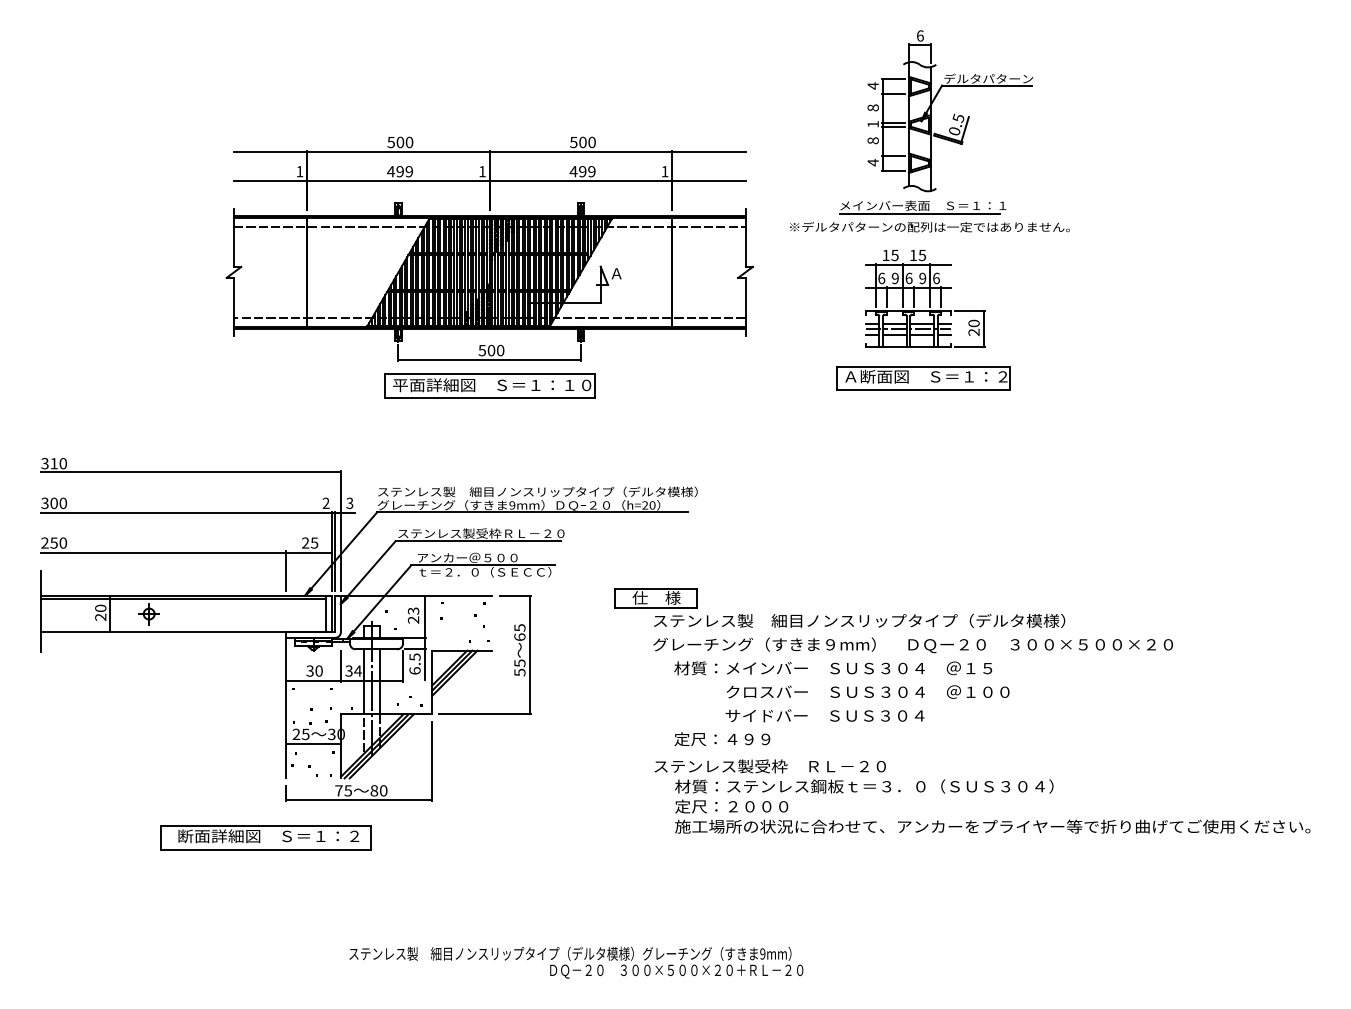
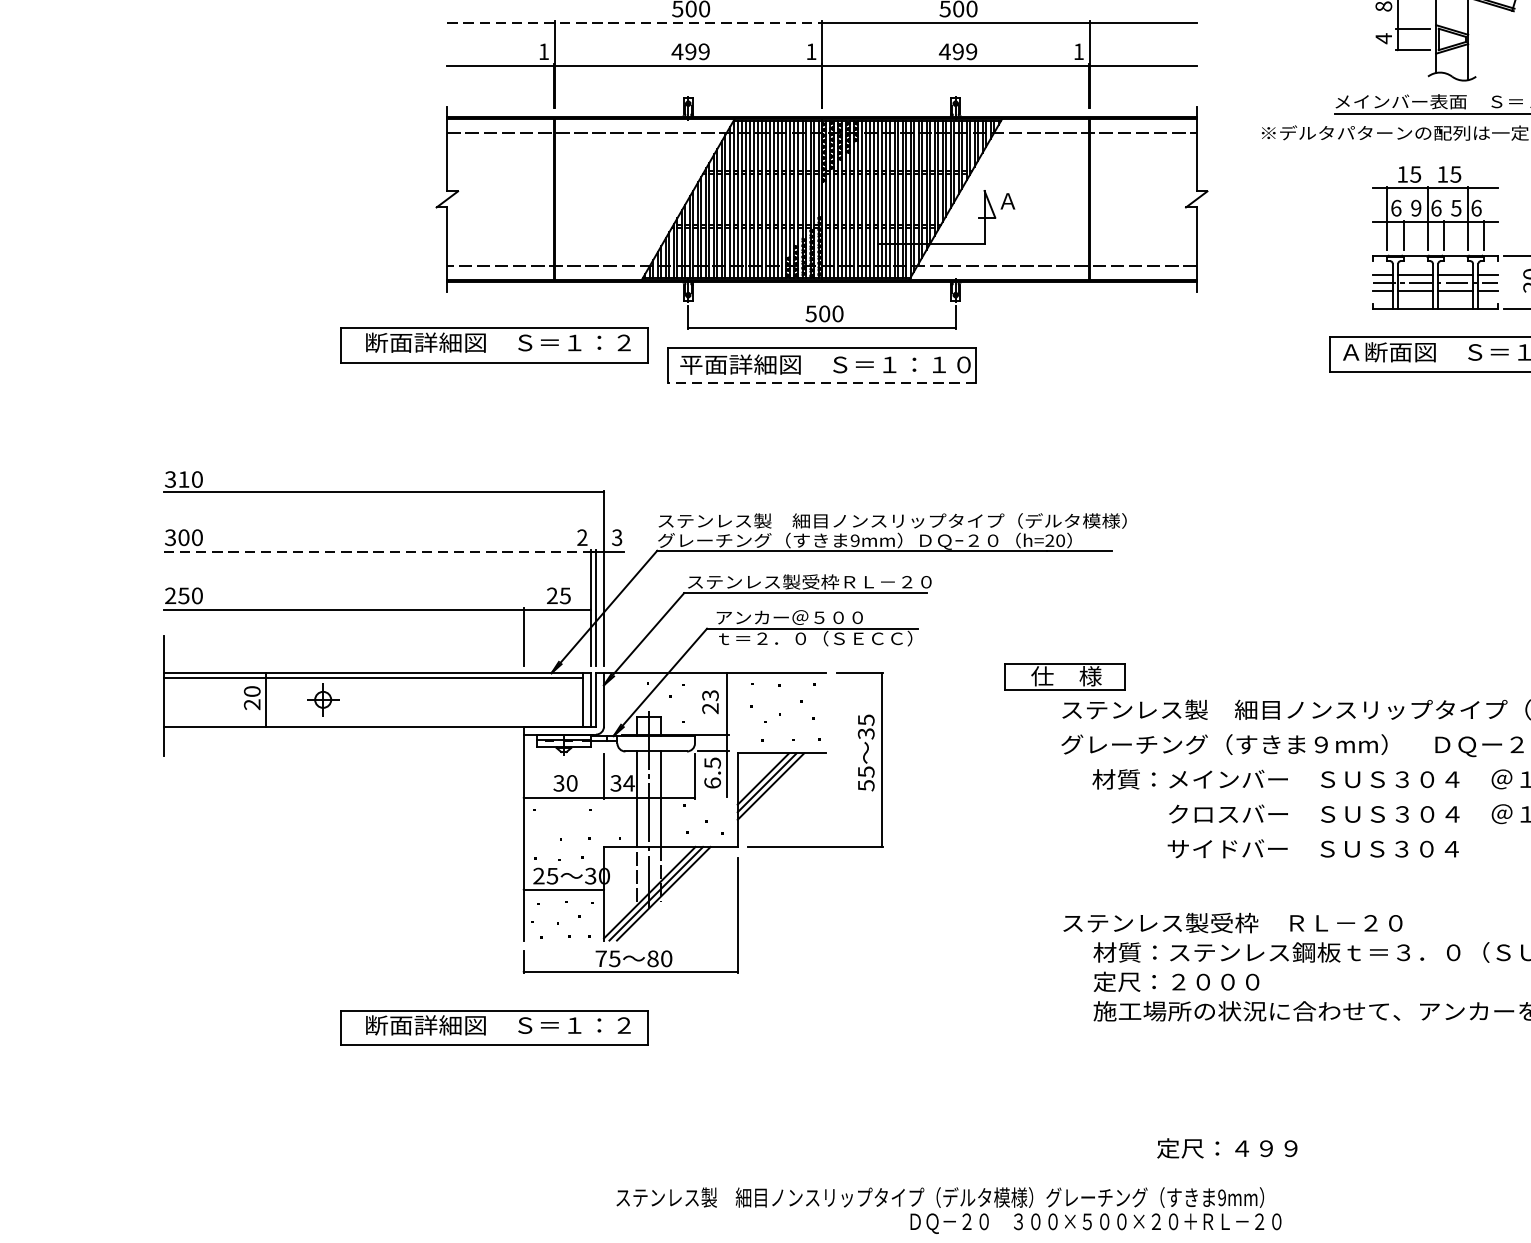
line: (361, 151) -> (634, 22), solid -> dashed
text: (922, 277) -> (1456, 206), 9 -> 5
part: (265, 371) -> (493, 344), added
line: (489, 397) -> (821, 382), solid -> dashed
line: (186, 512) -> (377, 551), solid -> dashed
text: (519, 637) -> (865, 734), 65 -> 35
text: (722, 739) -> (1227, 1148), moved

